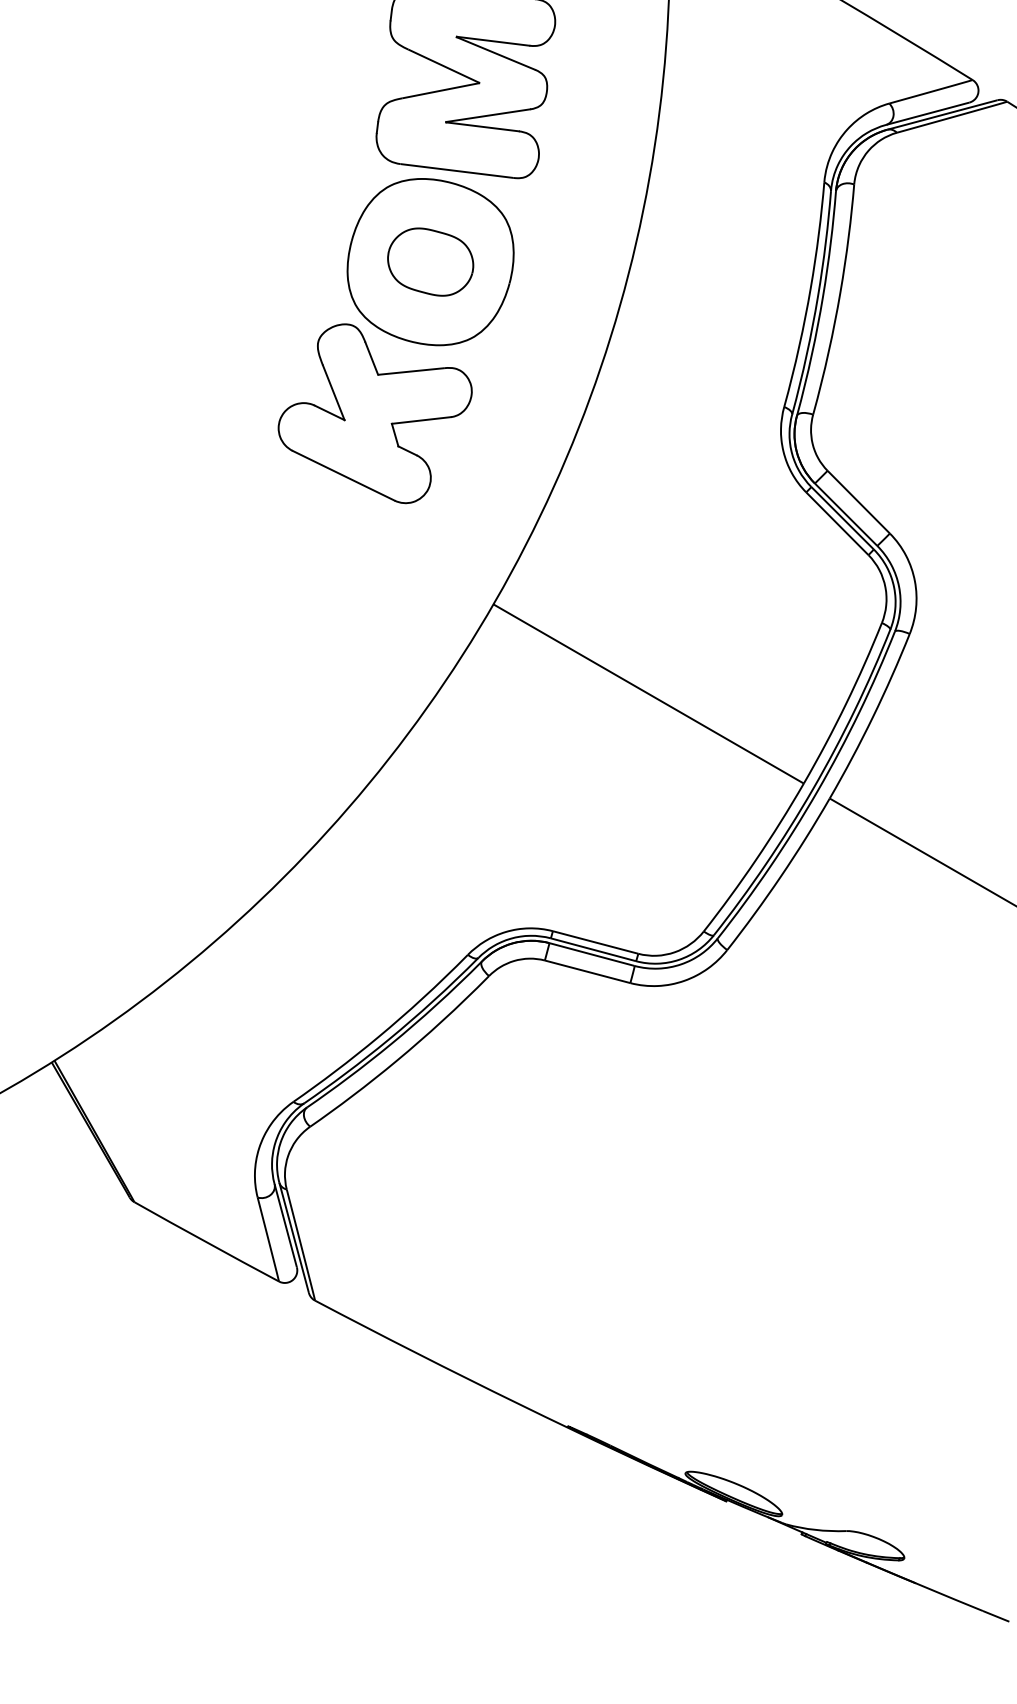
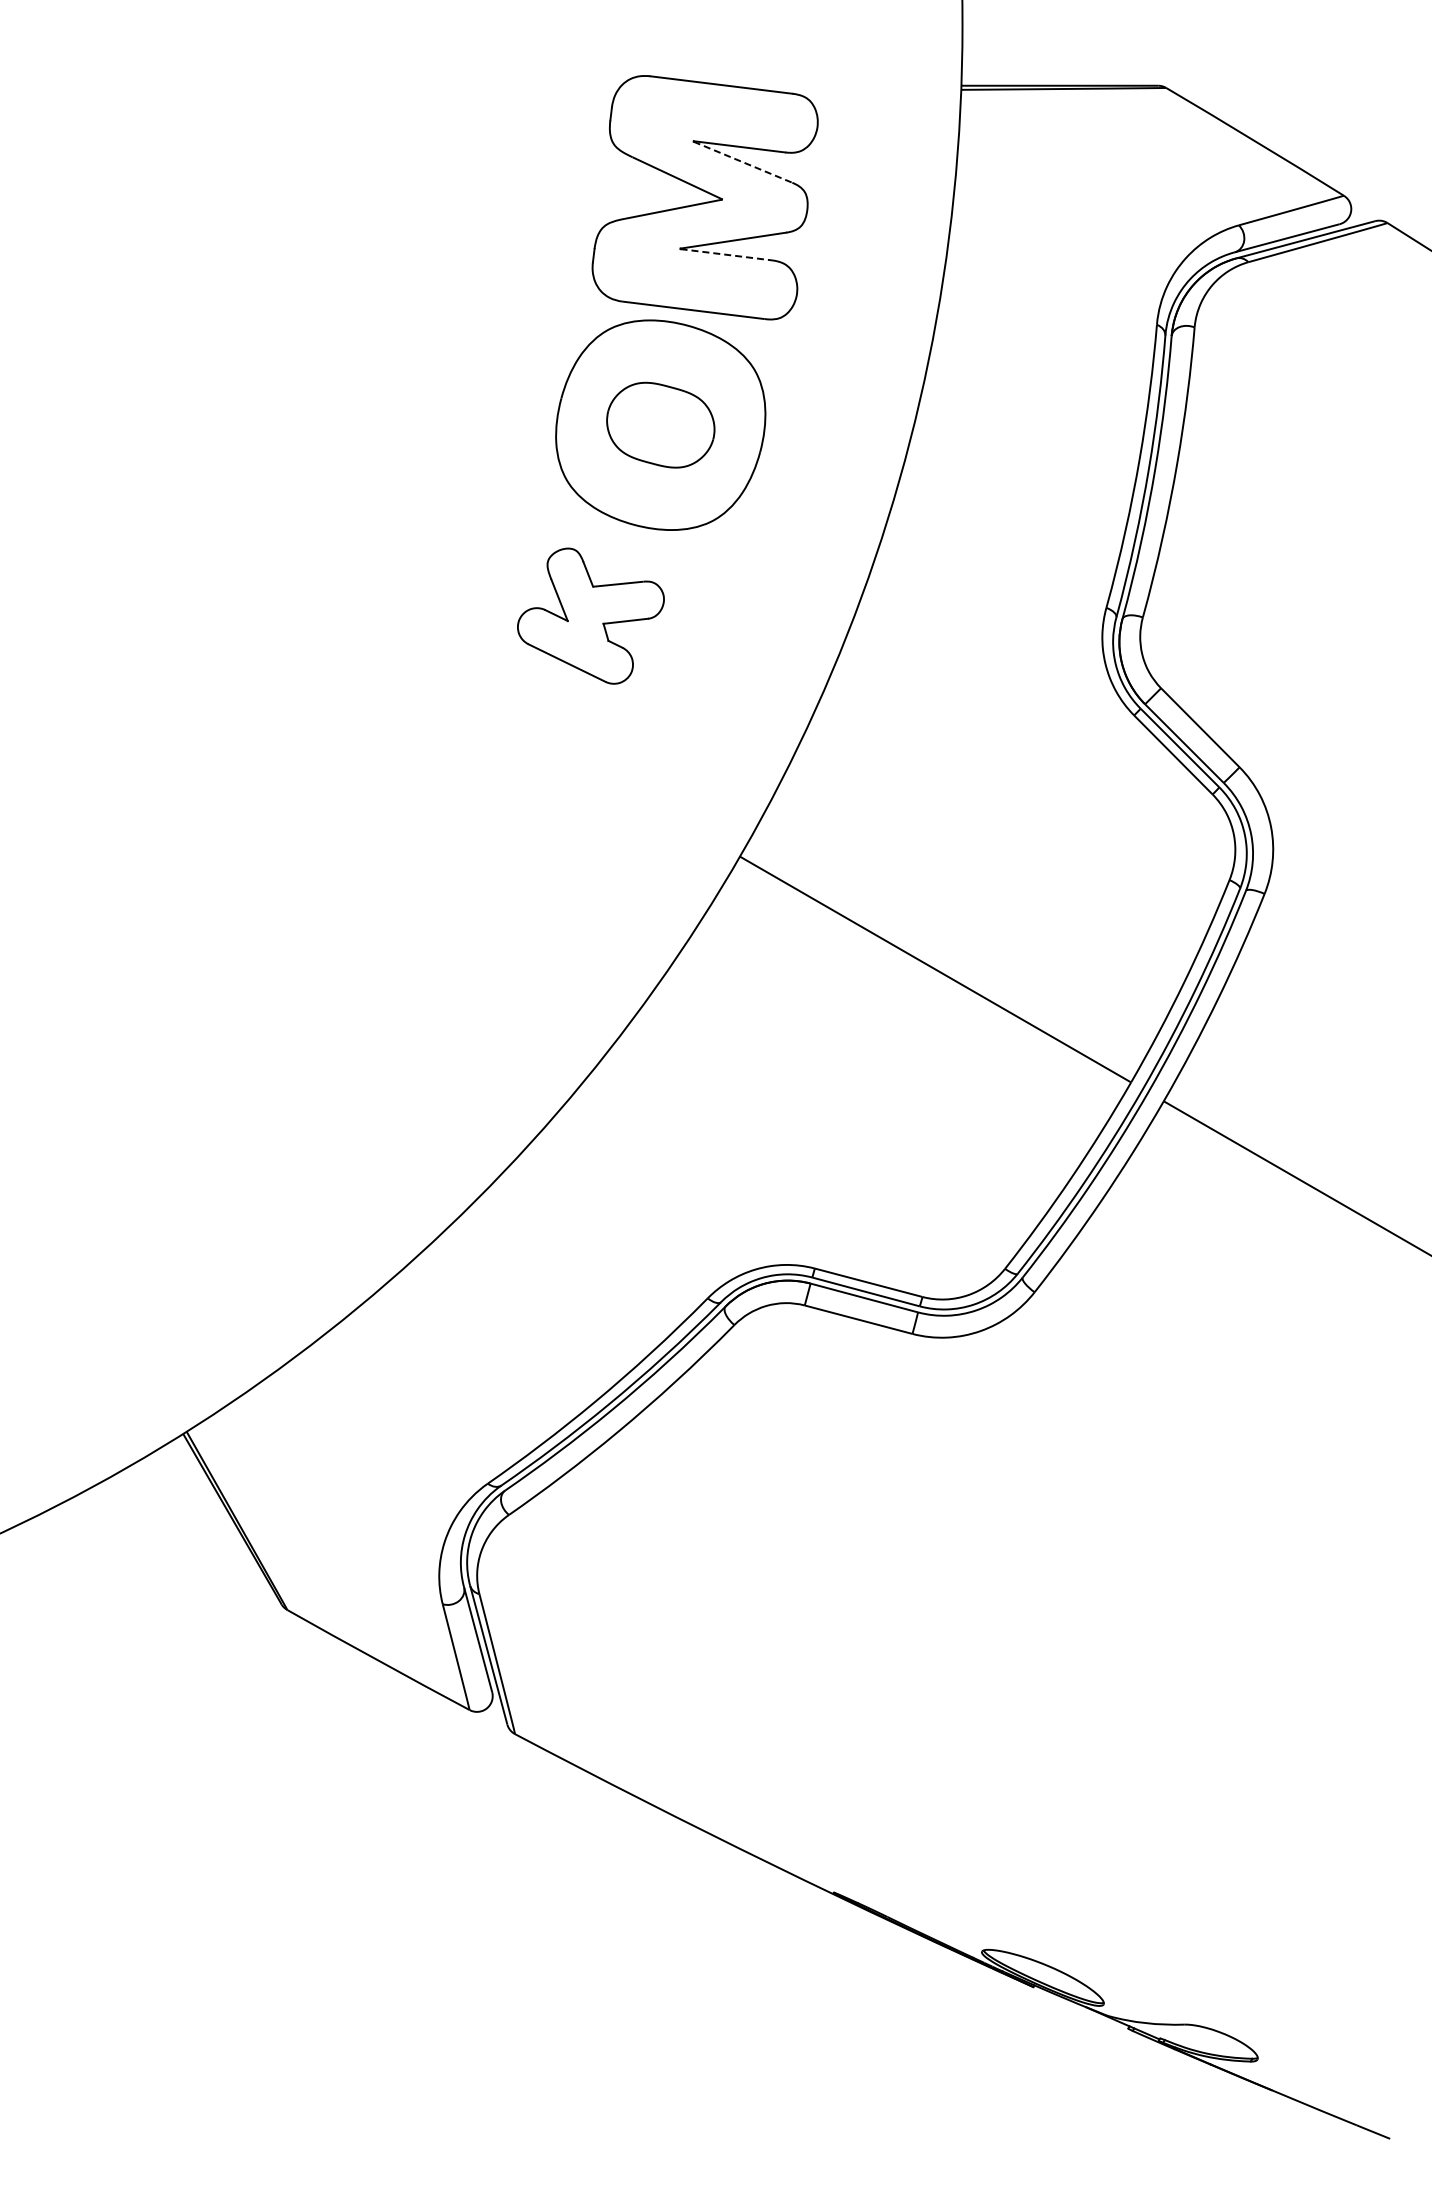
line: (496, 53) -> (743, 162), solid -> dashed
line: (482, 126) -> (726, 254), solid -> dashed
part: (374, 413) -> (590, 615), size x0.6

